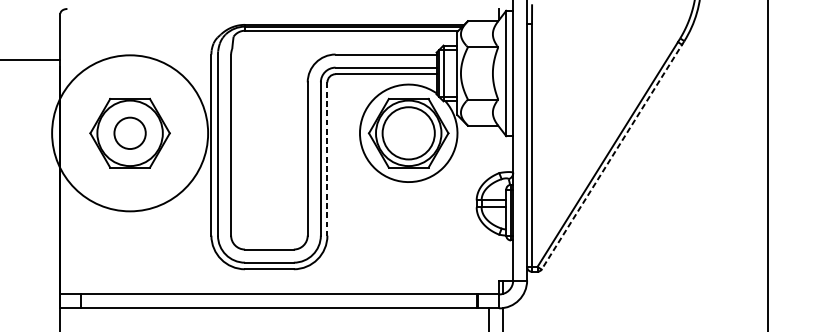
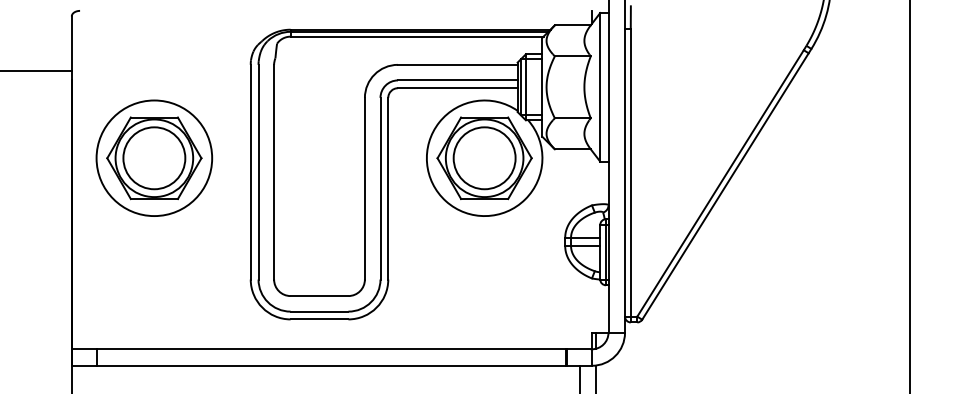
circle: (130, 133) -> (154, 158), size x0.62
circle: (130, 133) -> (154, 158), size x1.67
line: (612, 155) -> (726, 184), dashed -> solid
line: (327, 158) -> (388, 188), dashed -> solid

